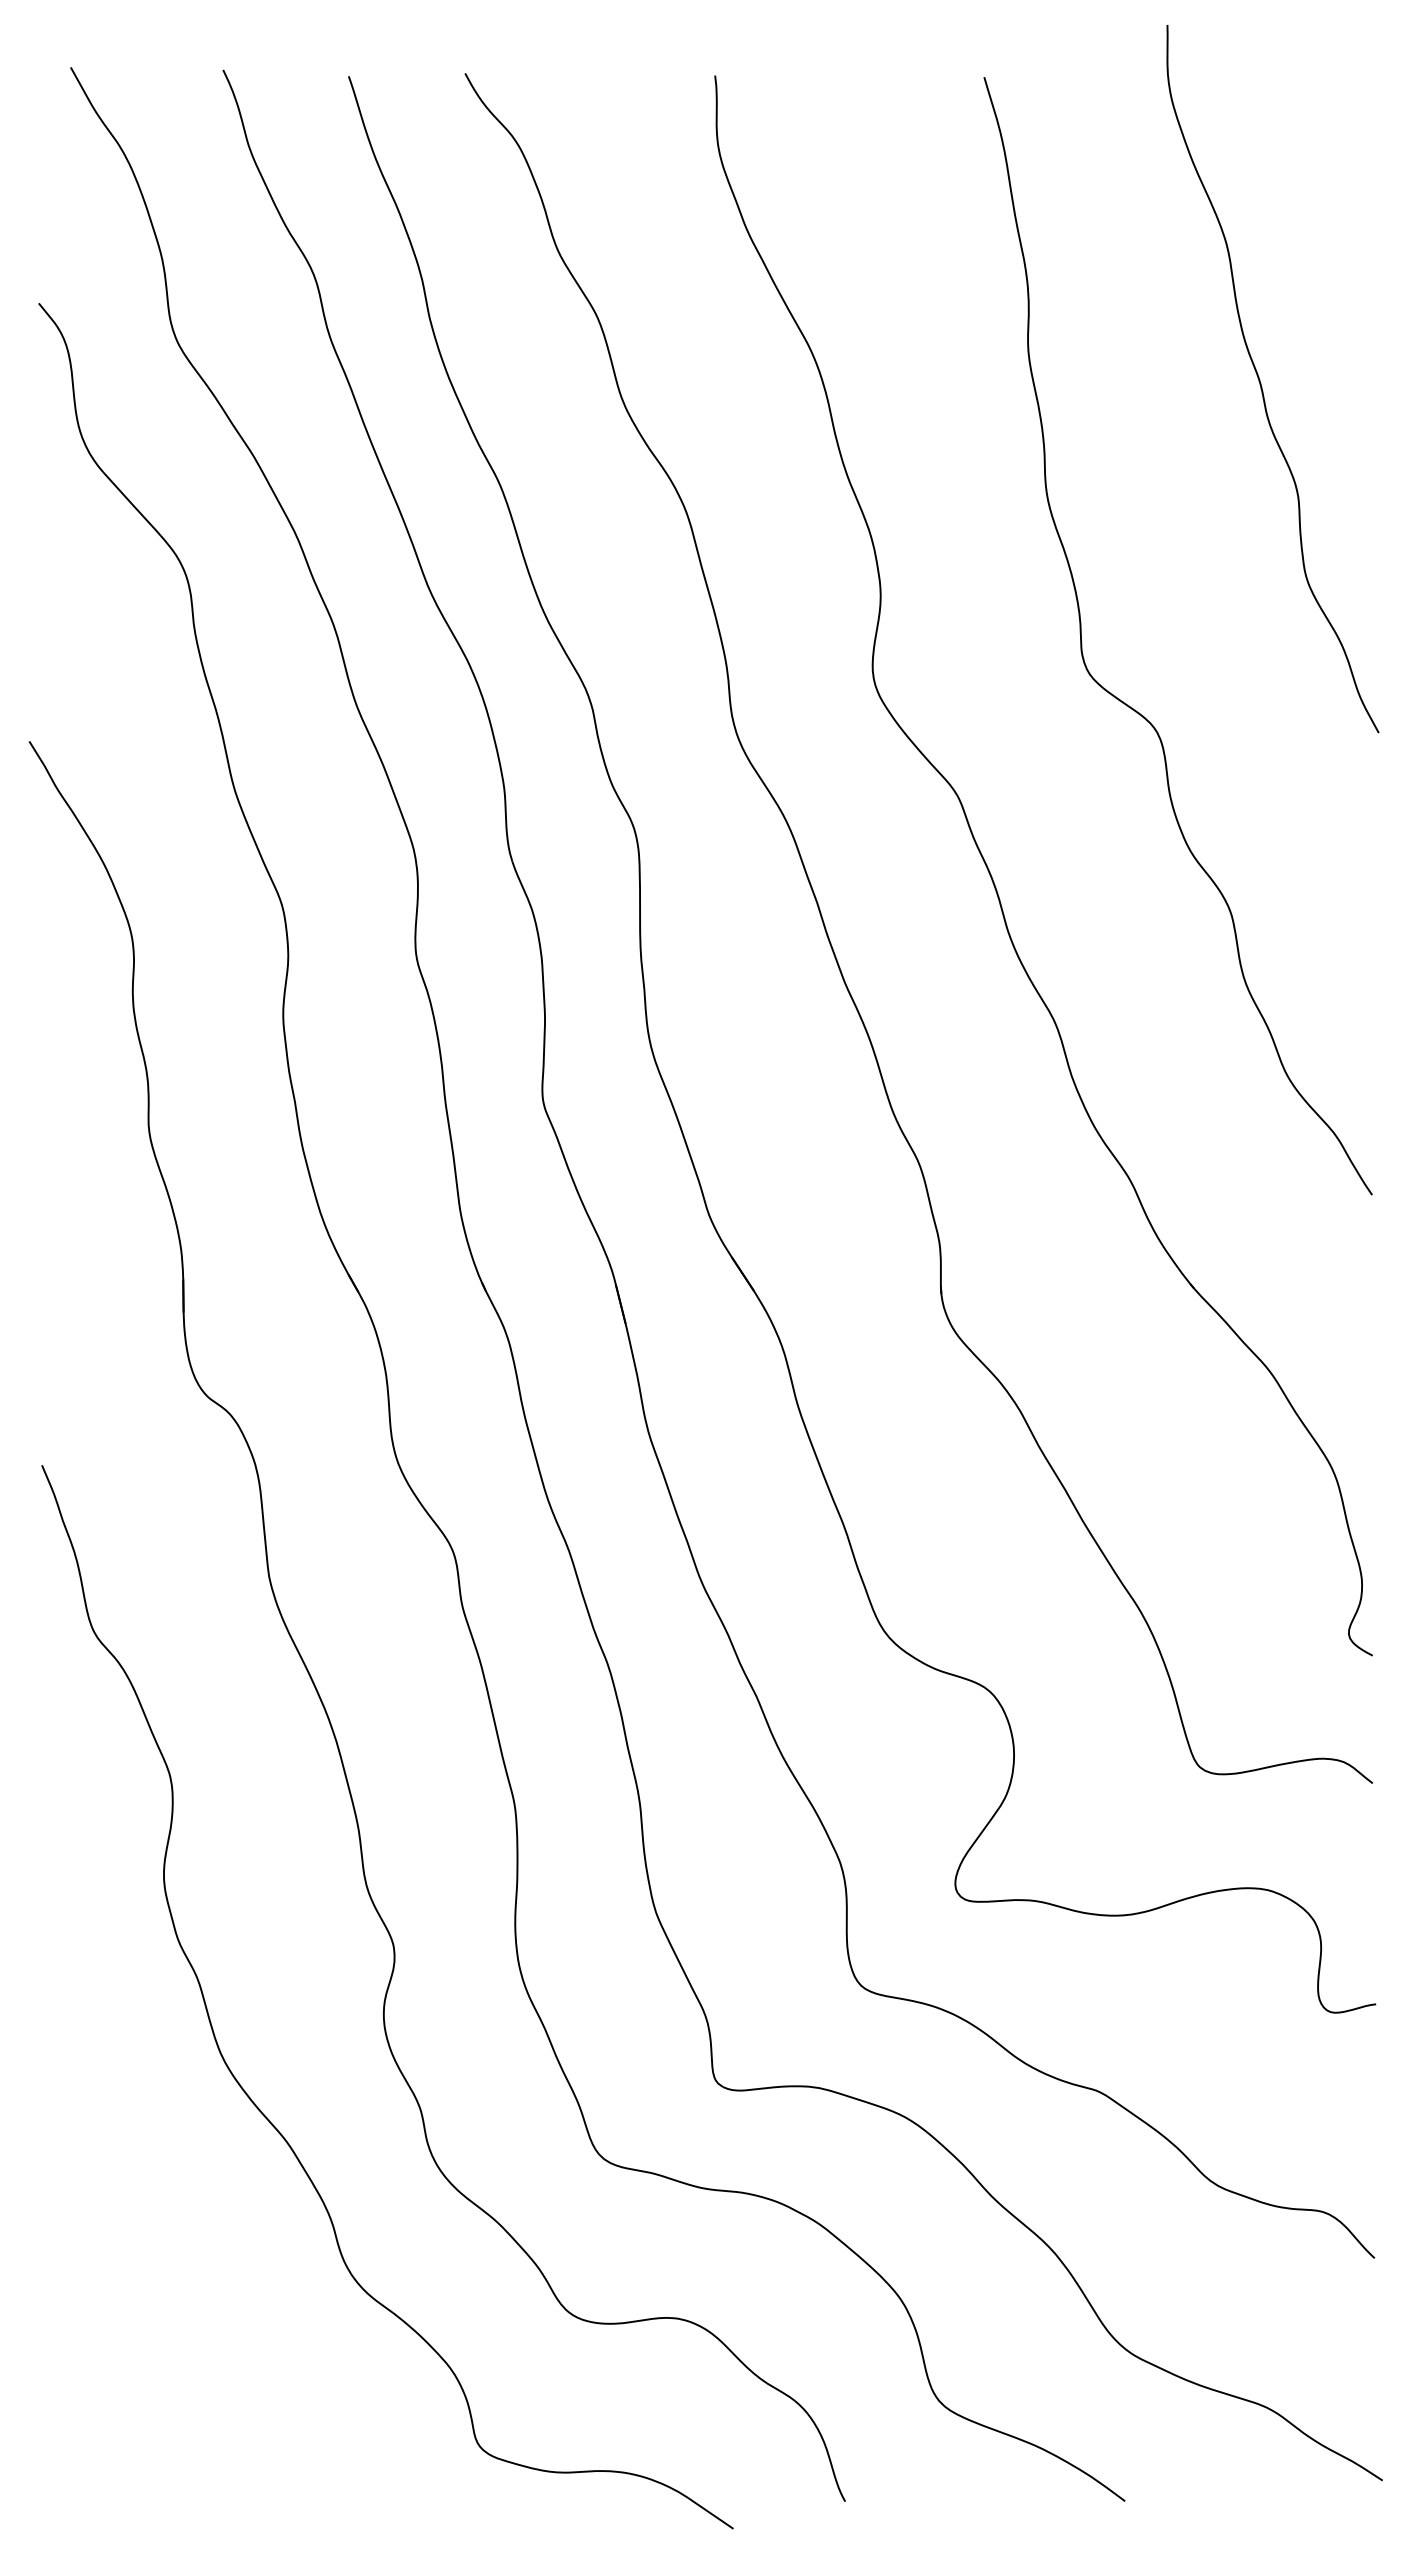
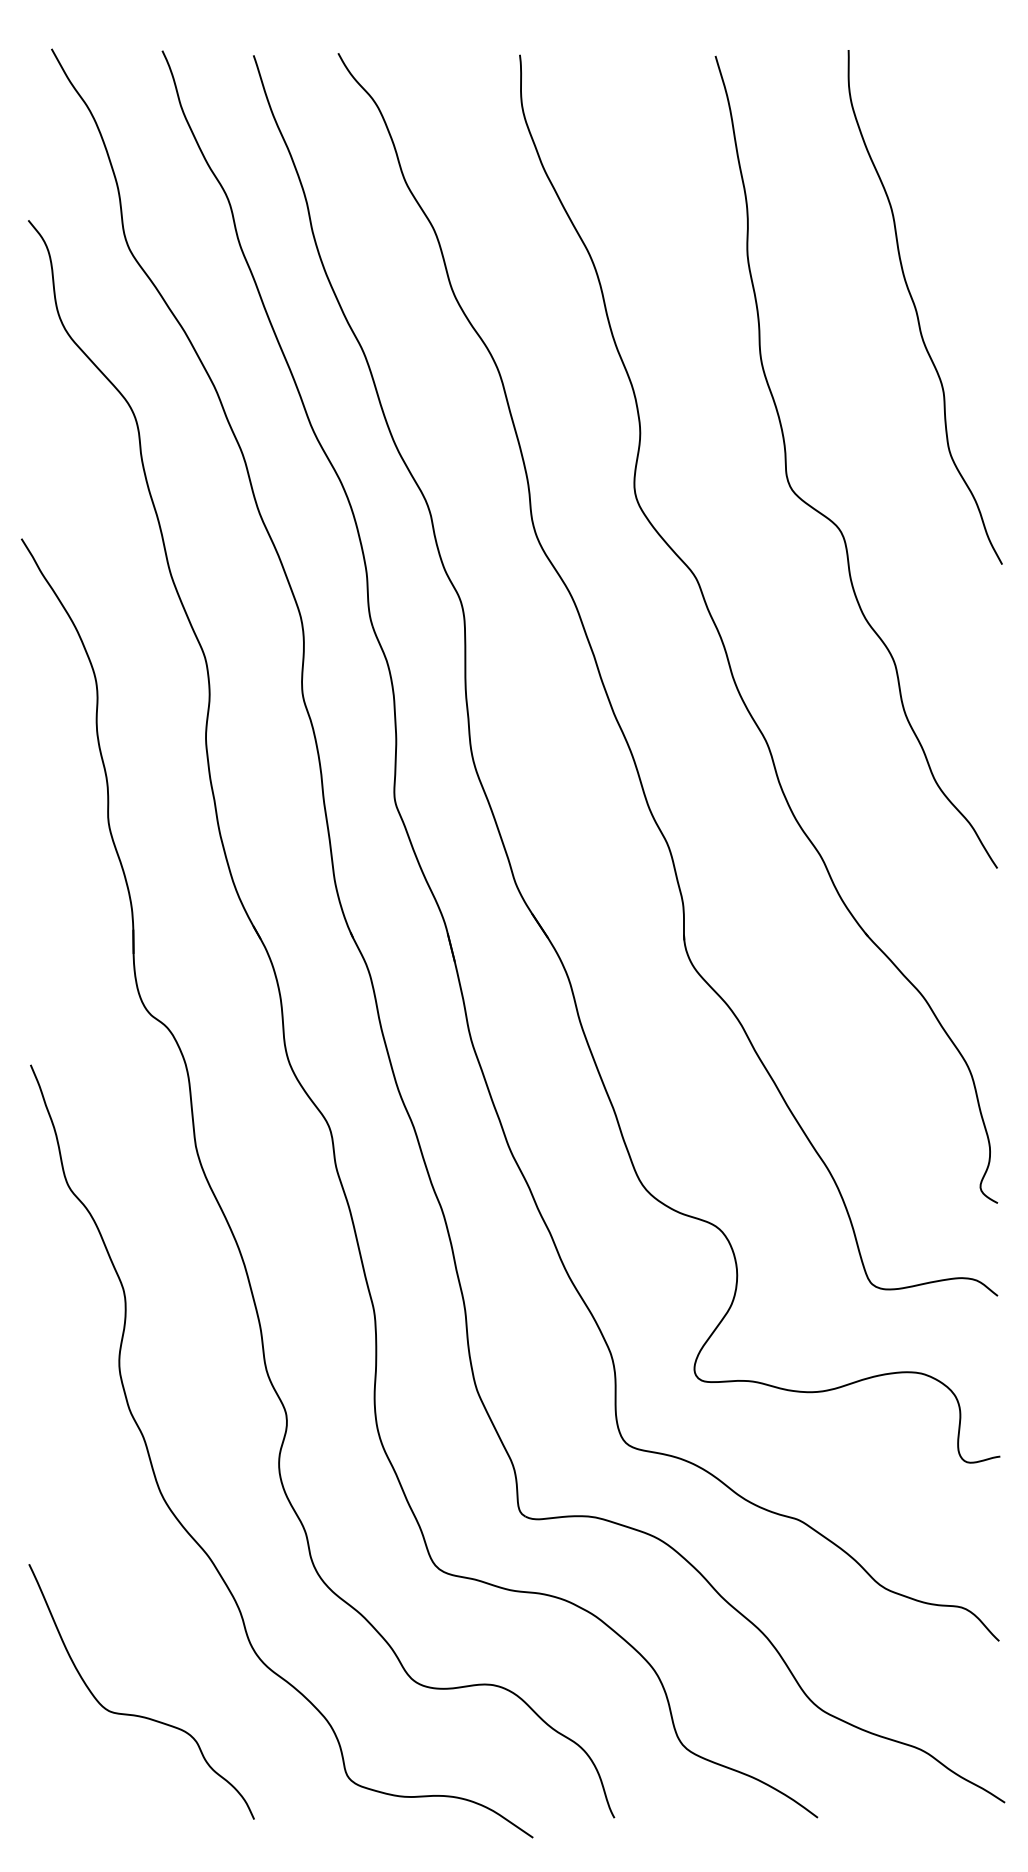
curve: (1261, 383) -> (917, 310), moved
curve: (186, 2359) -> (135, 1714), added

